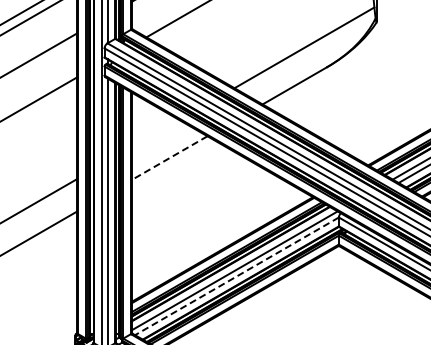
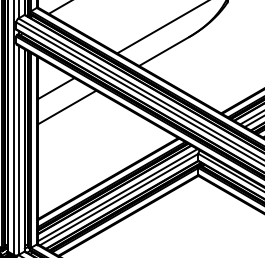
line: (155, 133) -> (55, 88), added
line: (169, 158) -> (66, 108), dashed -> solid
line: (237, 276) -> (119, 199), dashed -> solid

